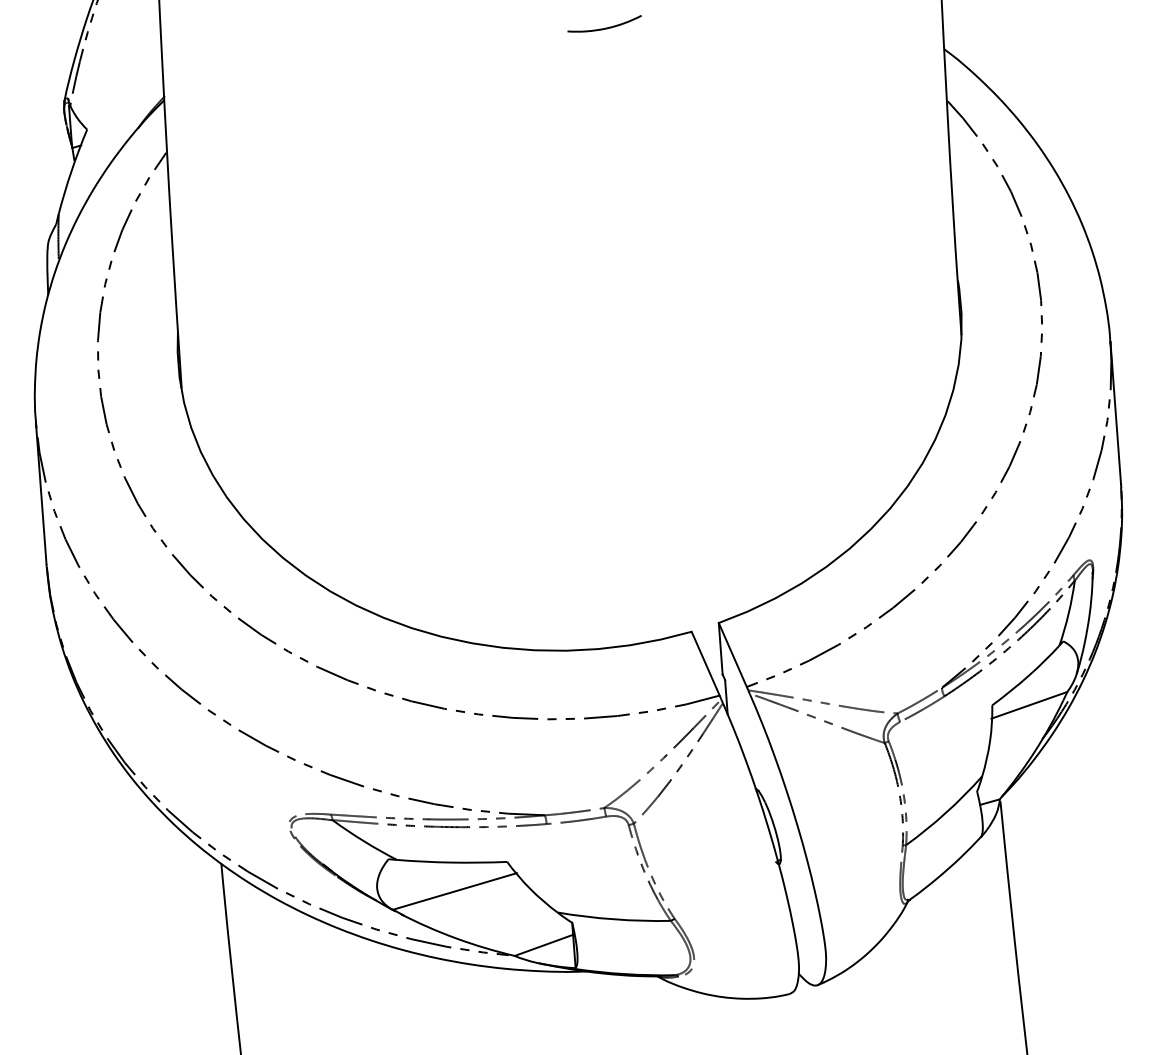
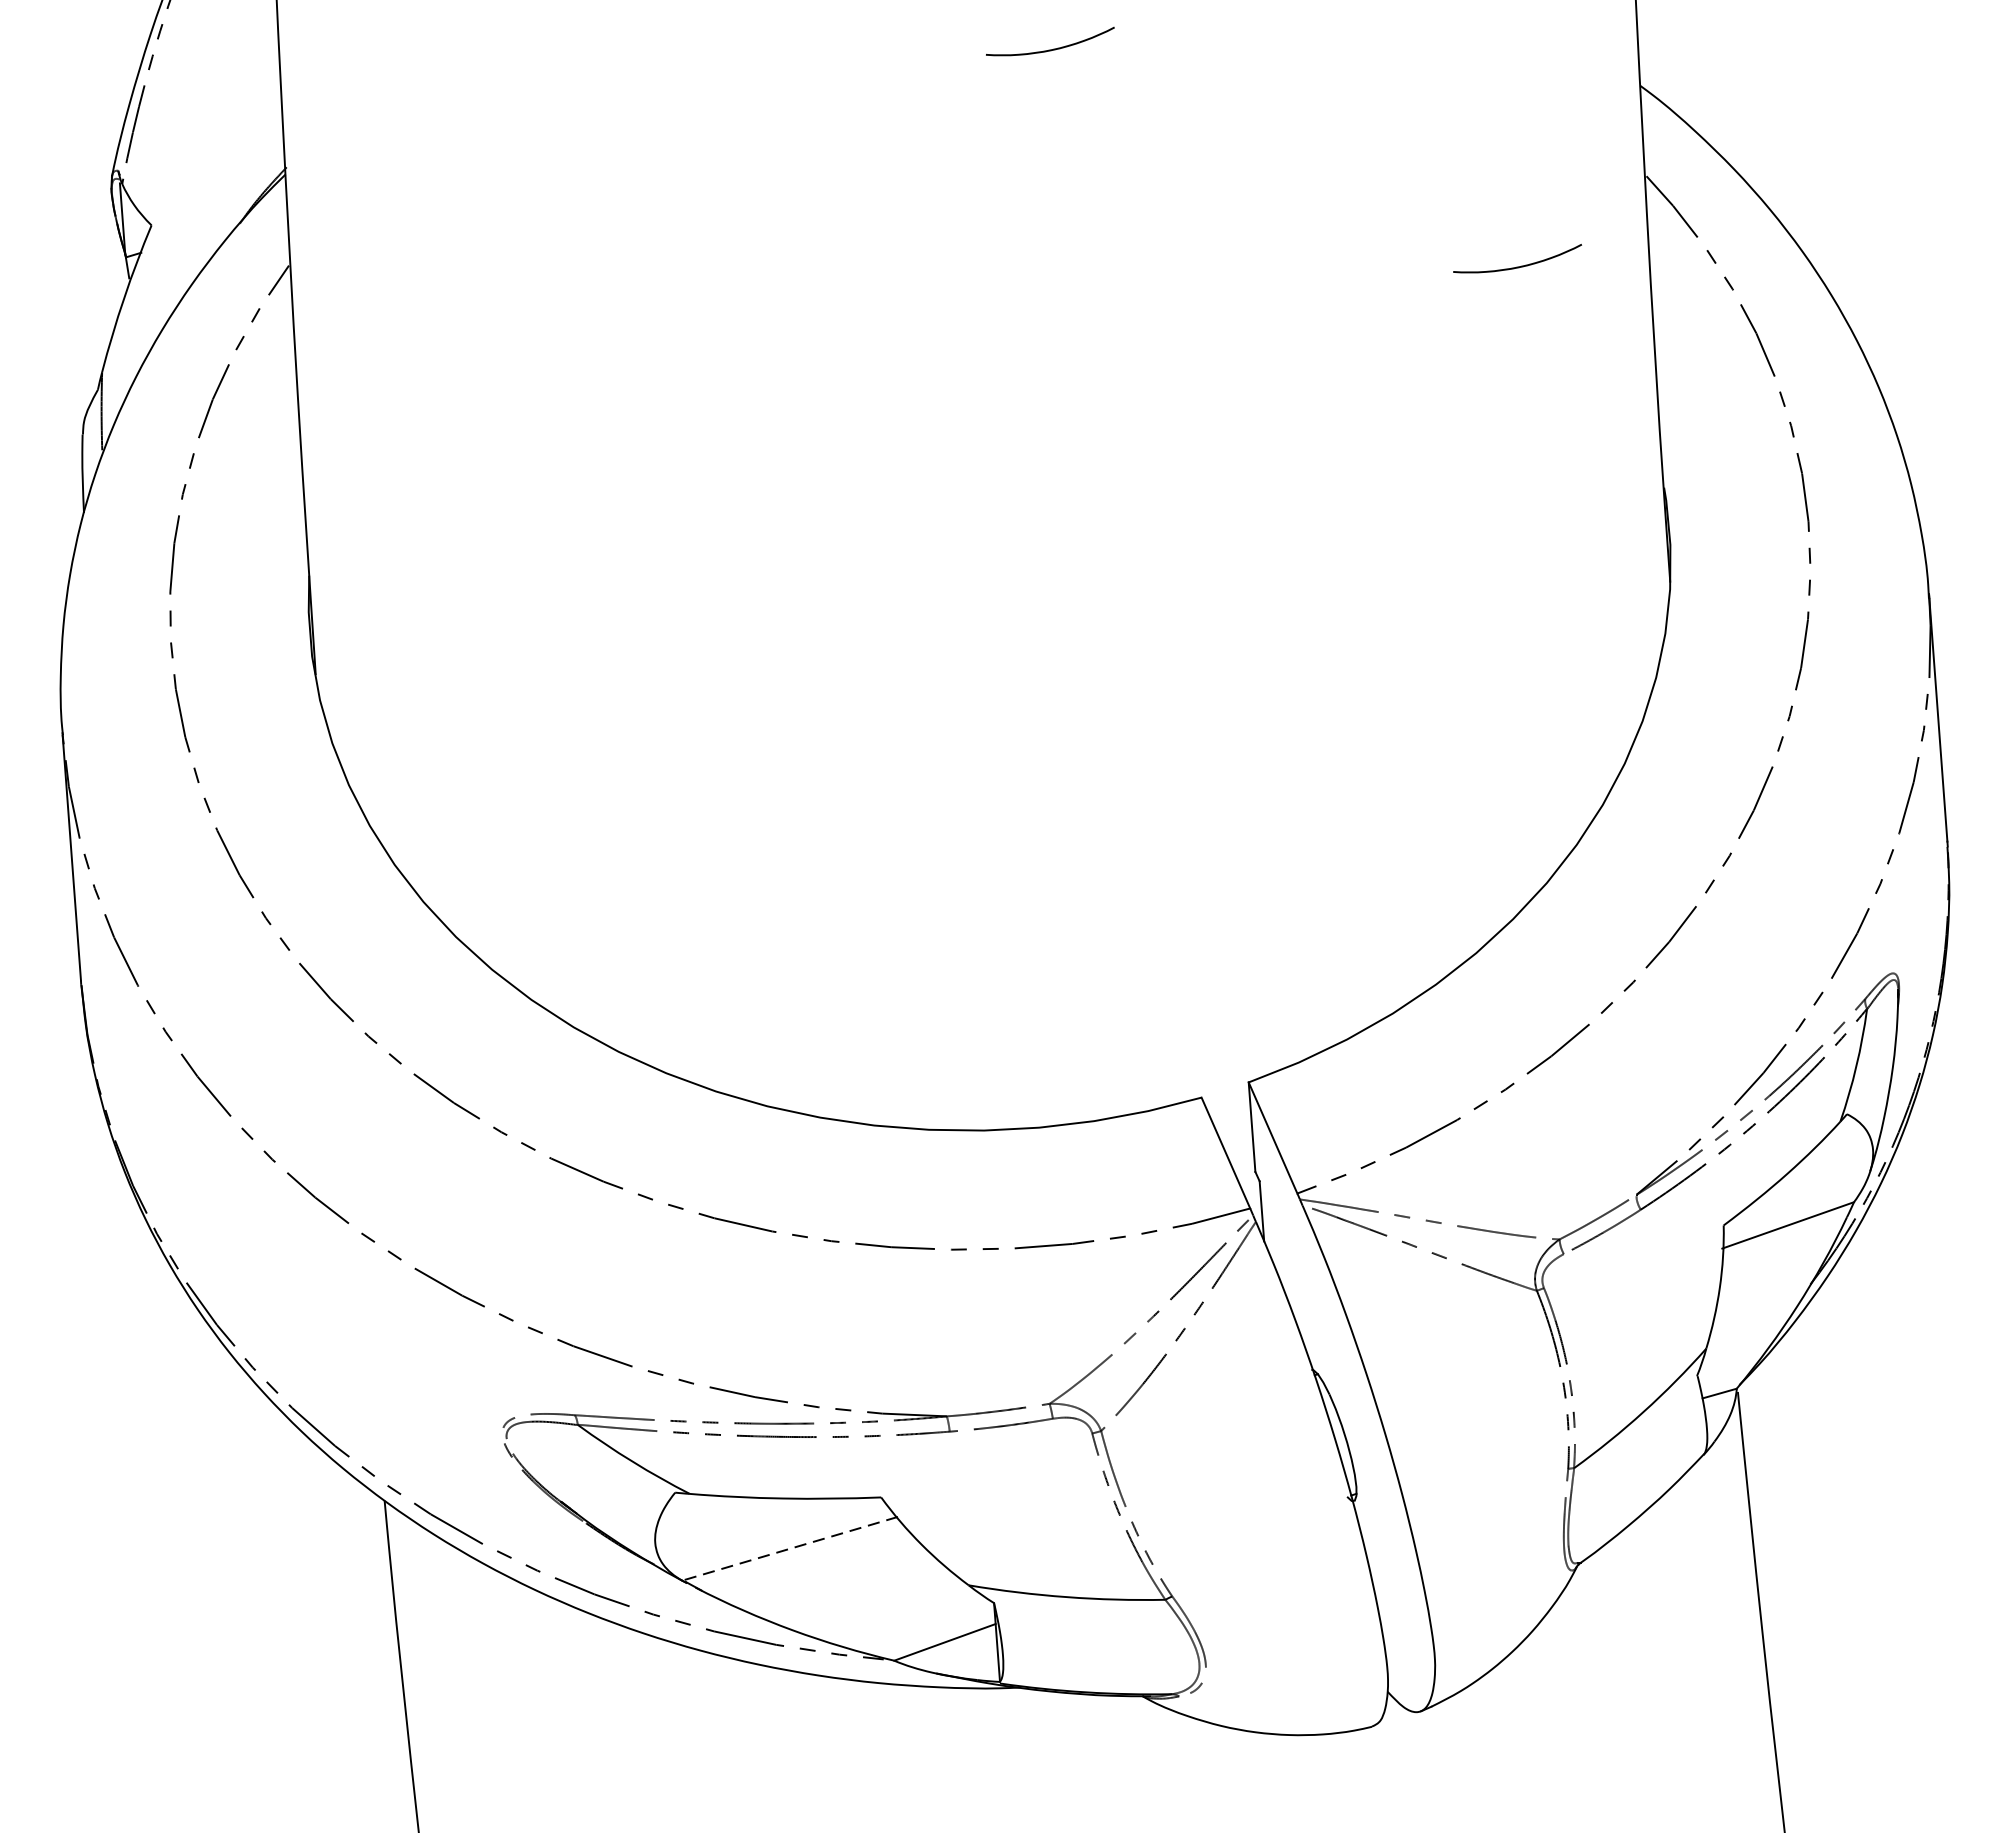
curve: (874, 152) -> (1519, 265), added
line: (454, 891) -> (789, 1548), solid -> dashed

